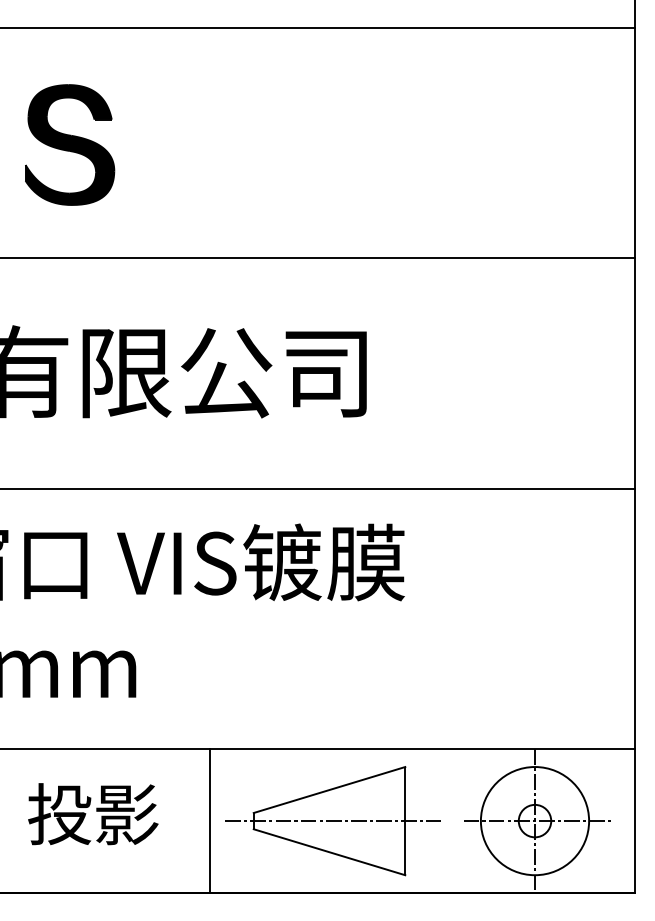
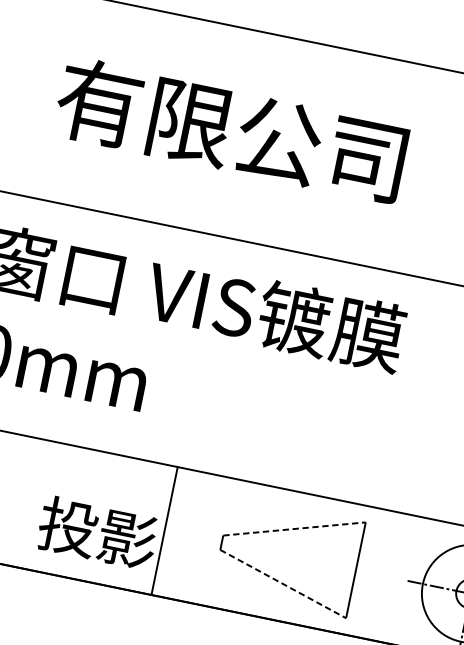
line: (330, 789) -> (295, 528), solid -> dashed
text: (93, 814) -> (98, 533), moved
line: (210, 820) -> (165, 530), moved
line: (333, 821) -> (292, 557), removed
line: (330, 852) -> (284, 584), solid -> dashed

